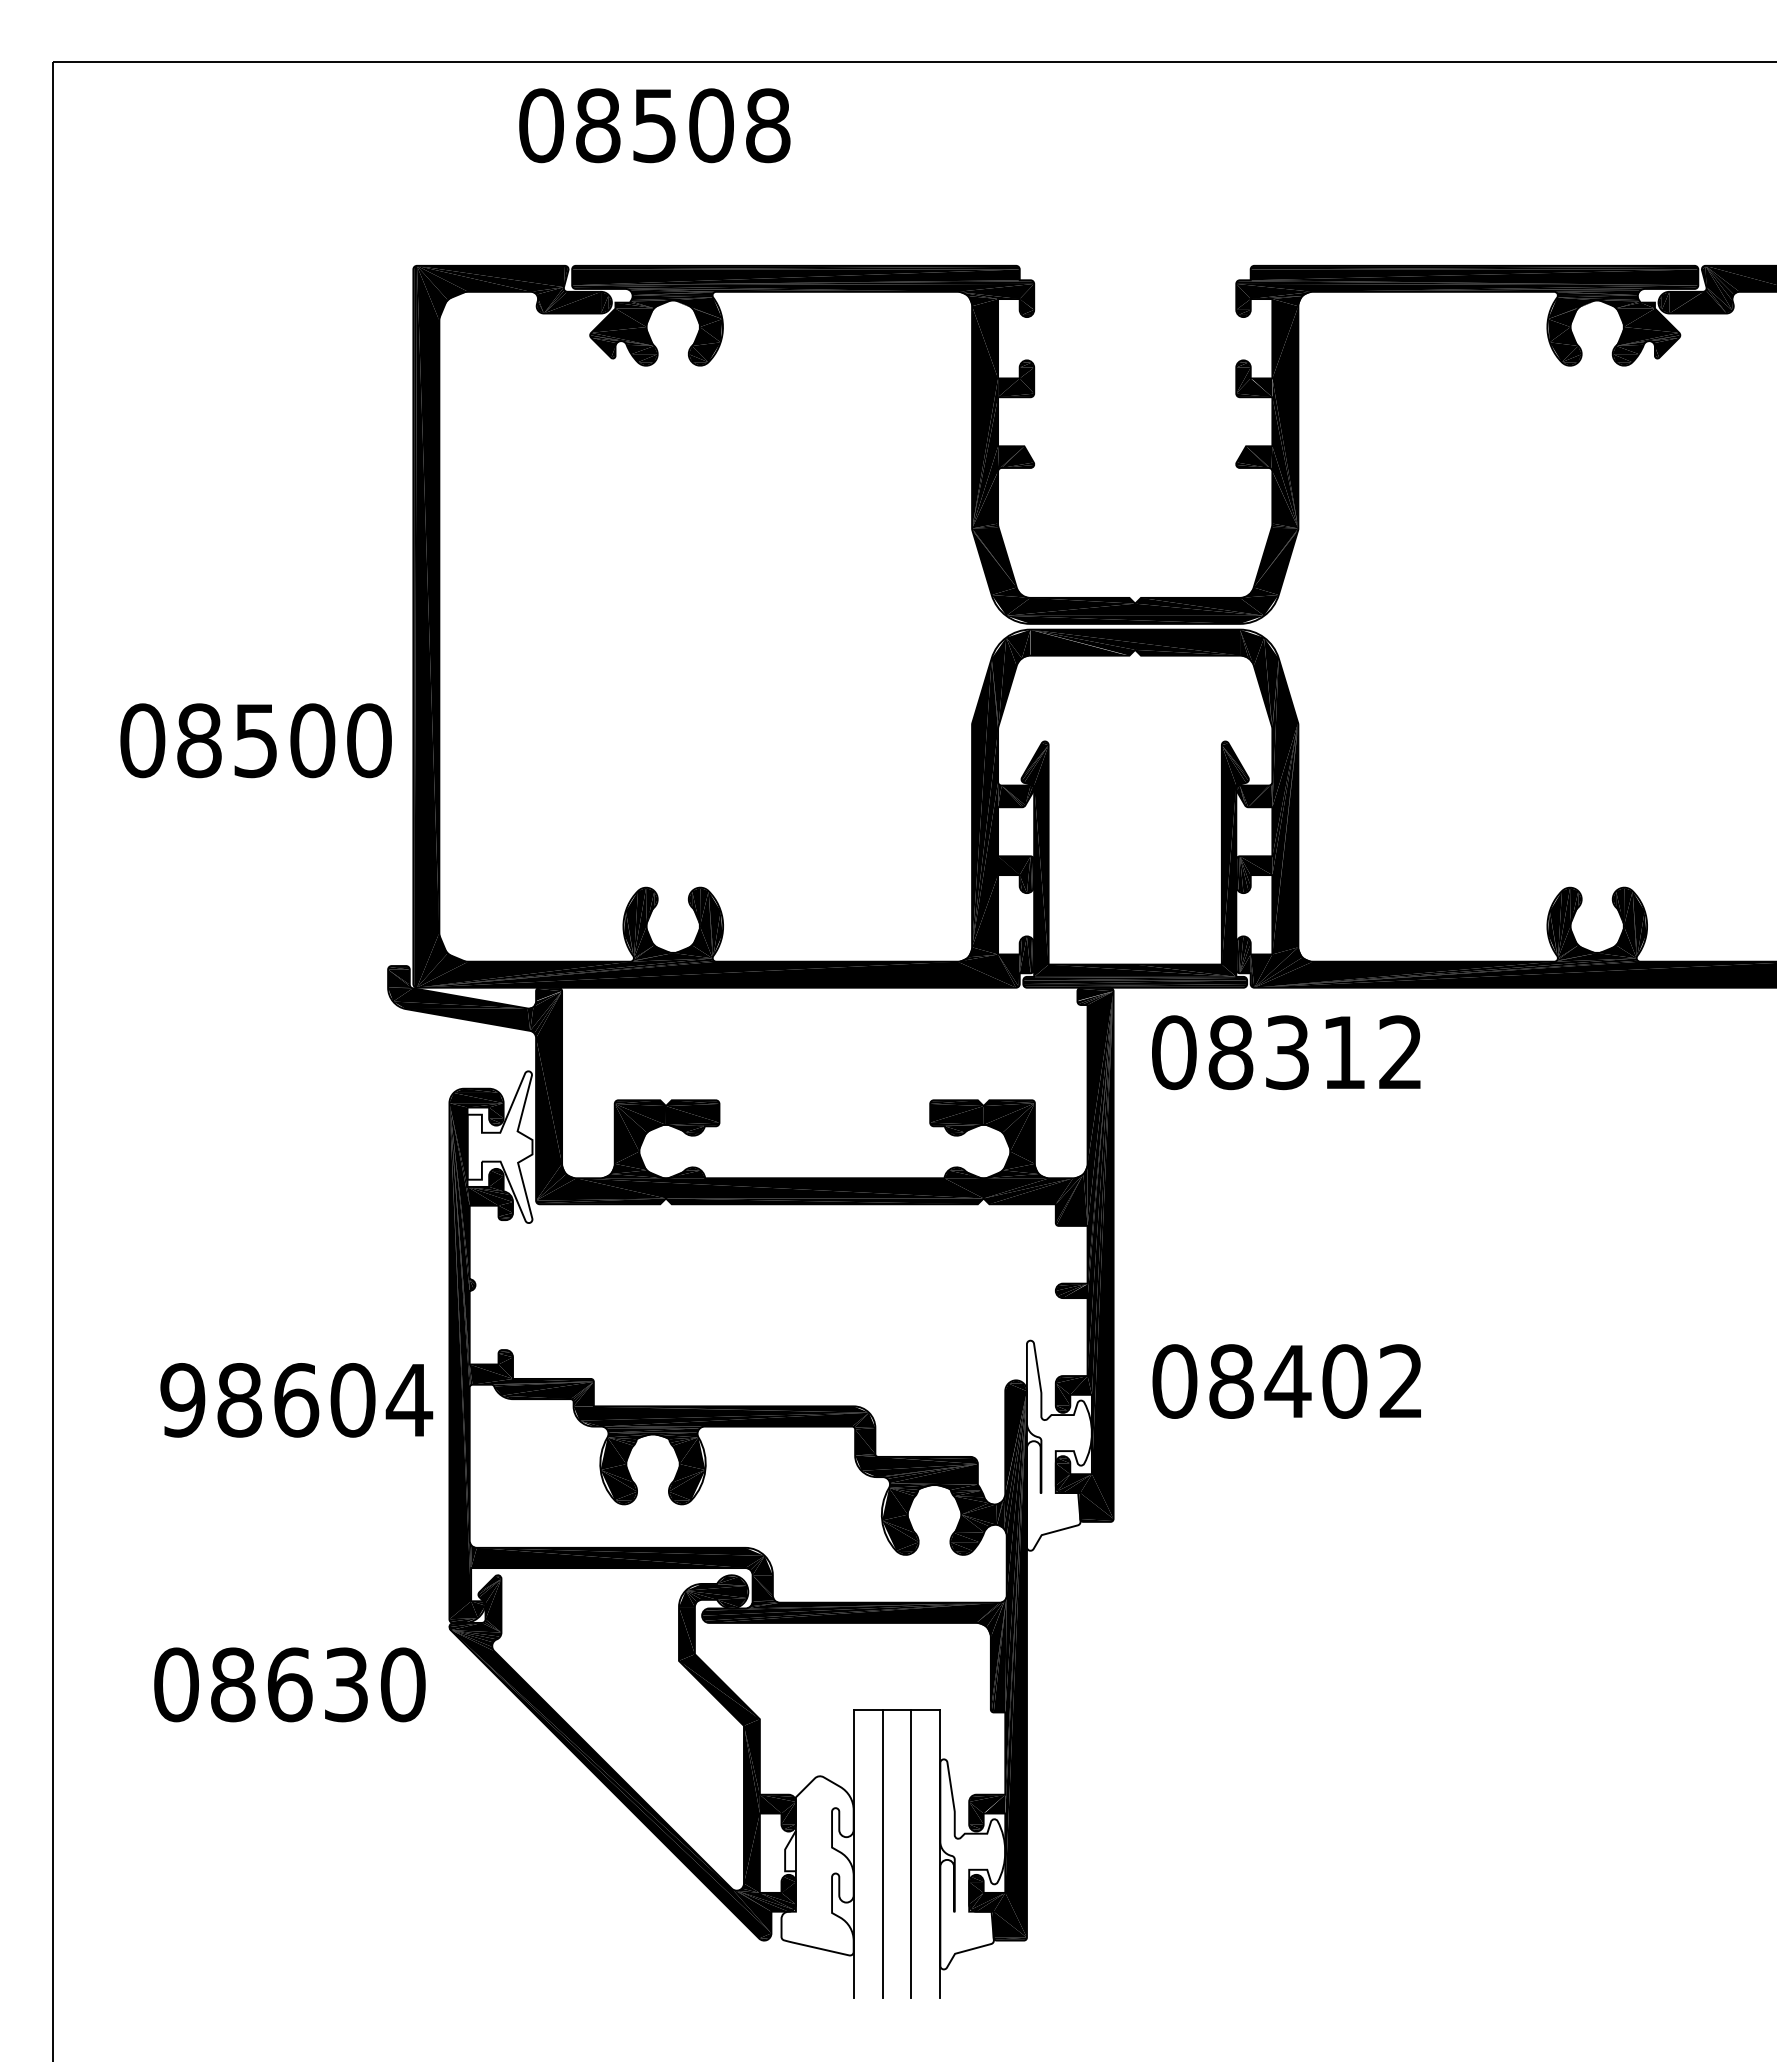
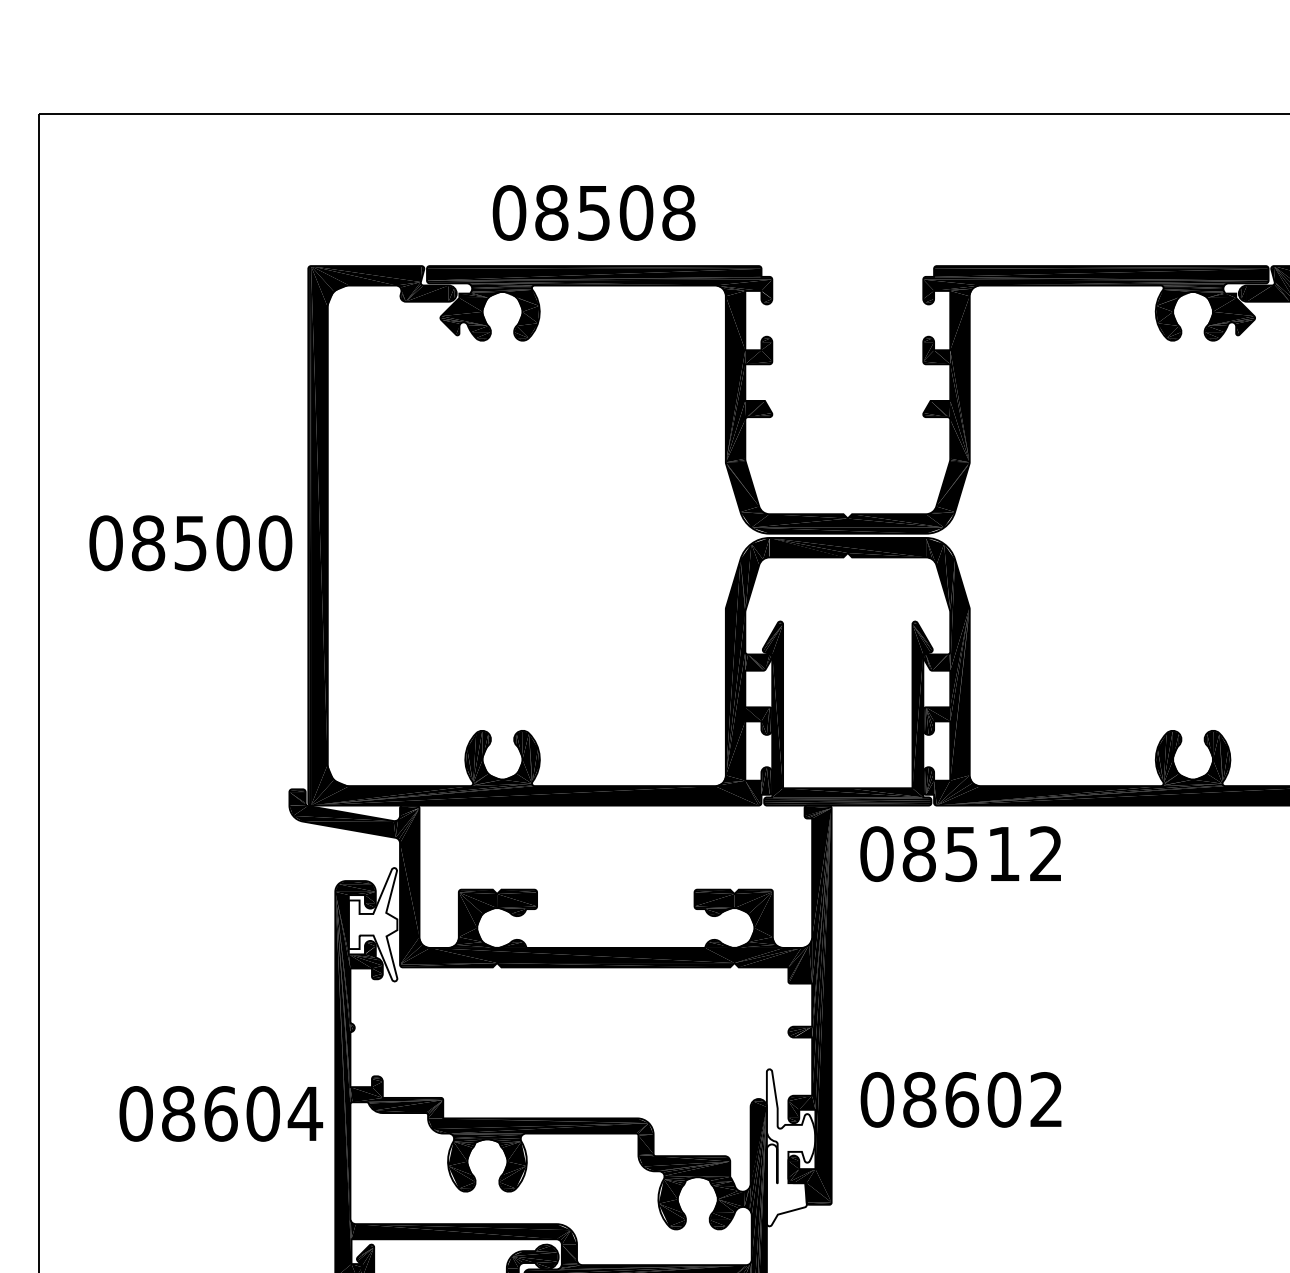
text: (654, 125) -> (593, 212), moved
text: (255, 740) -> (190, 543), moved
text: (1287, 1052) -> (961, 853), 08312 -> 08512
text: (1287, 1381) -> (961, 1099), 08402 -> 08602
text: (182, 1400) -> (135, 1114), 98604 -> 08604

